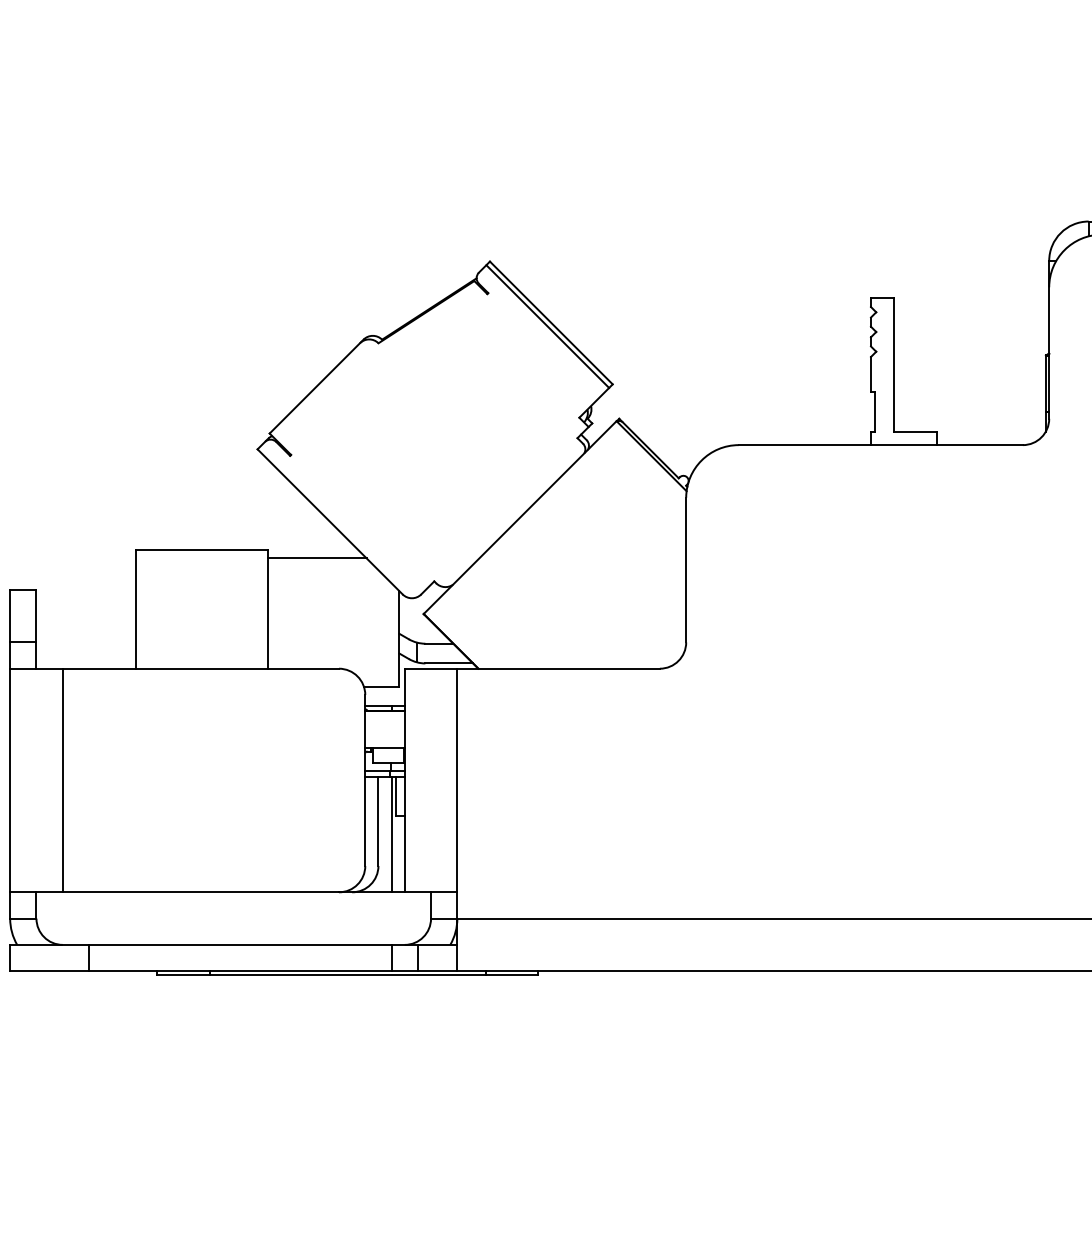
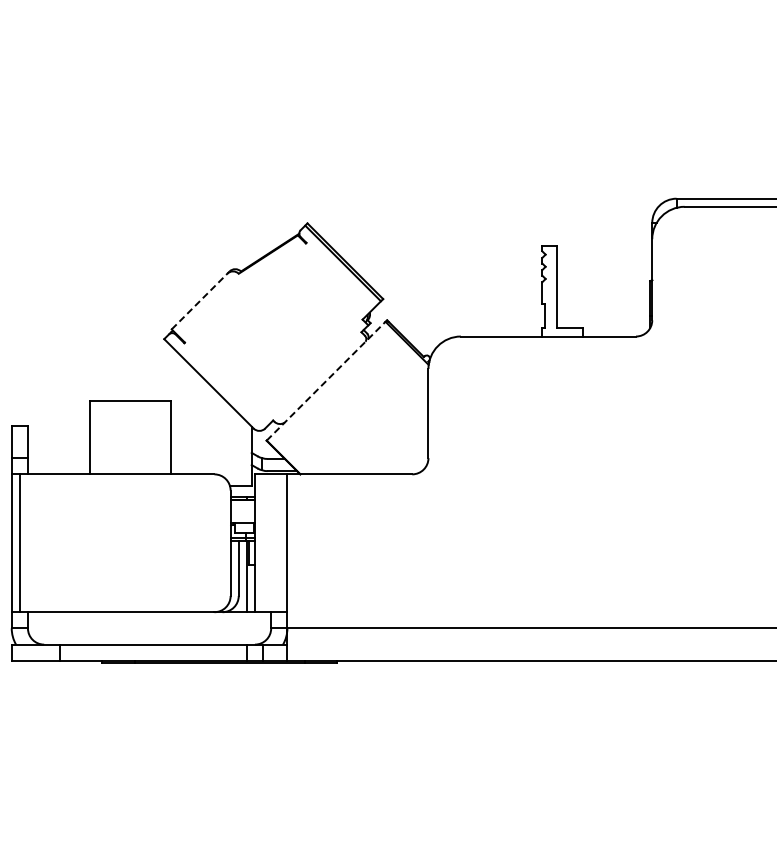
line: (316, 386) -> (200, 300), solid -> dashed
line: (520, 516) -> (326, 380), solid -> dashed
line: (316, 558) -> (200, 406), removed
line: (63, 780) -> (20, 543), moved

